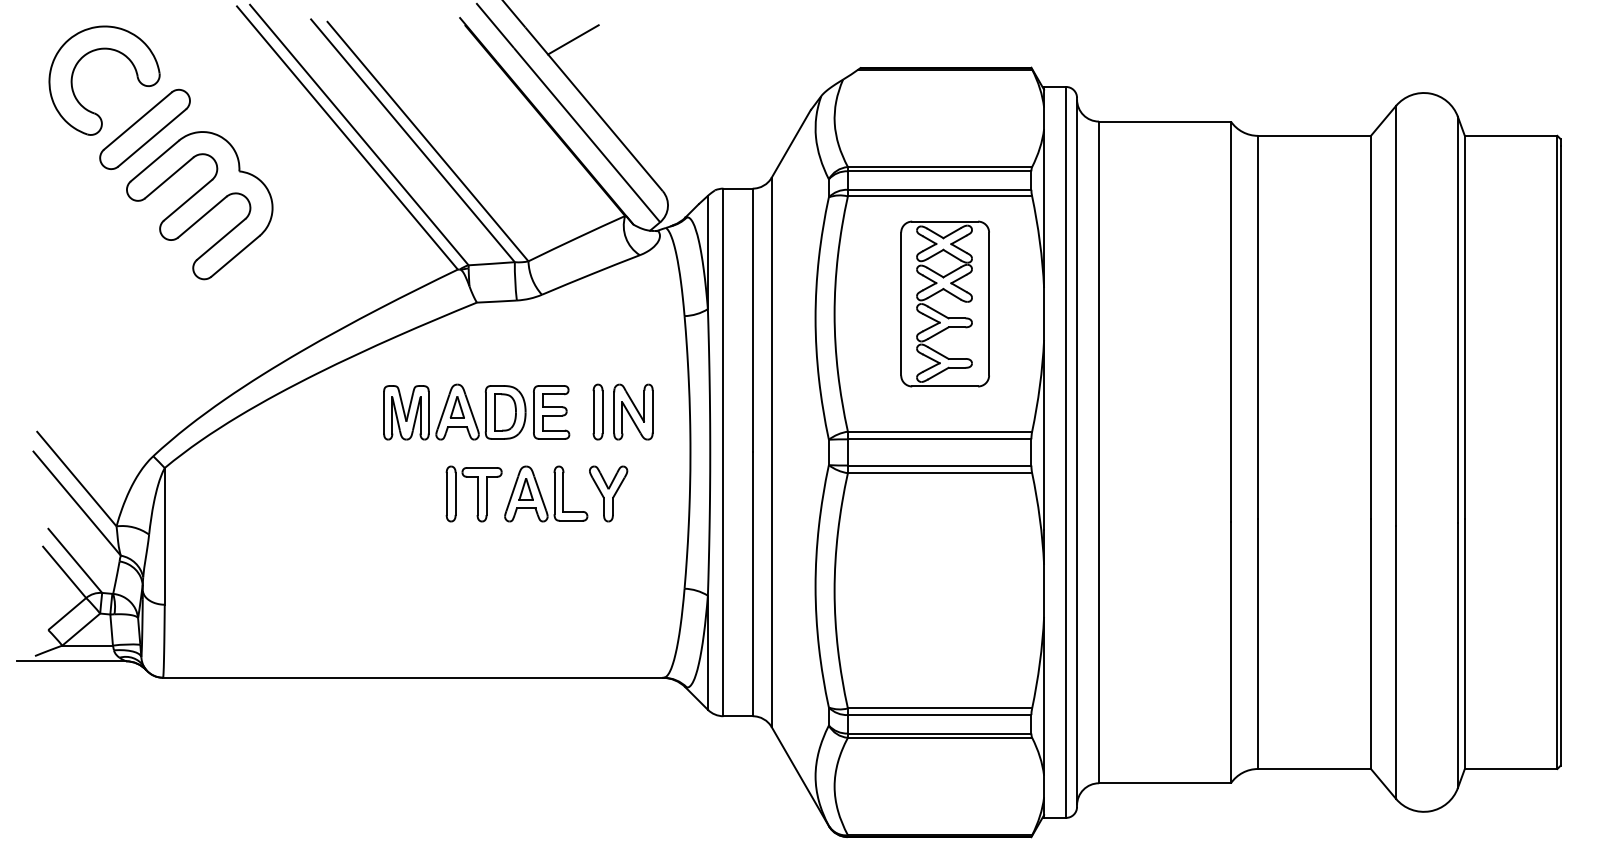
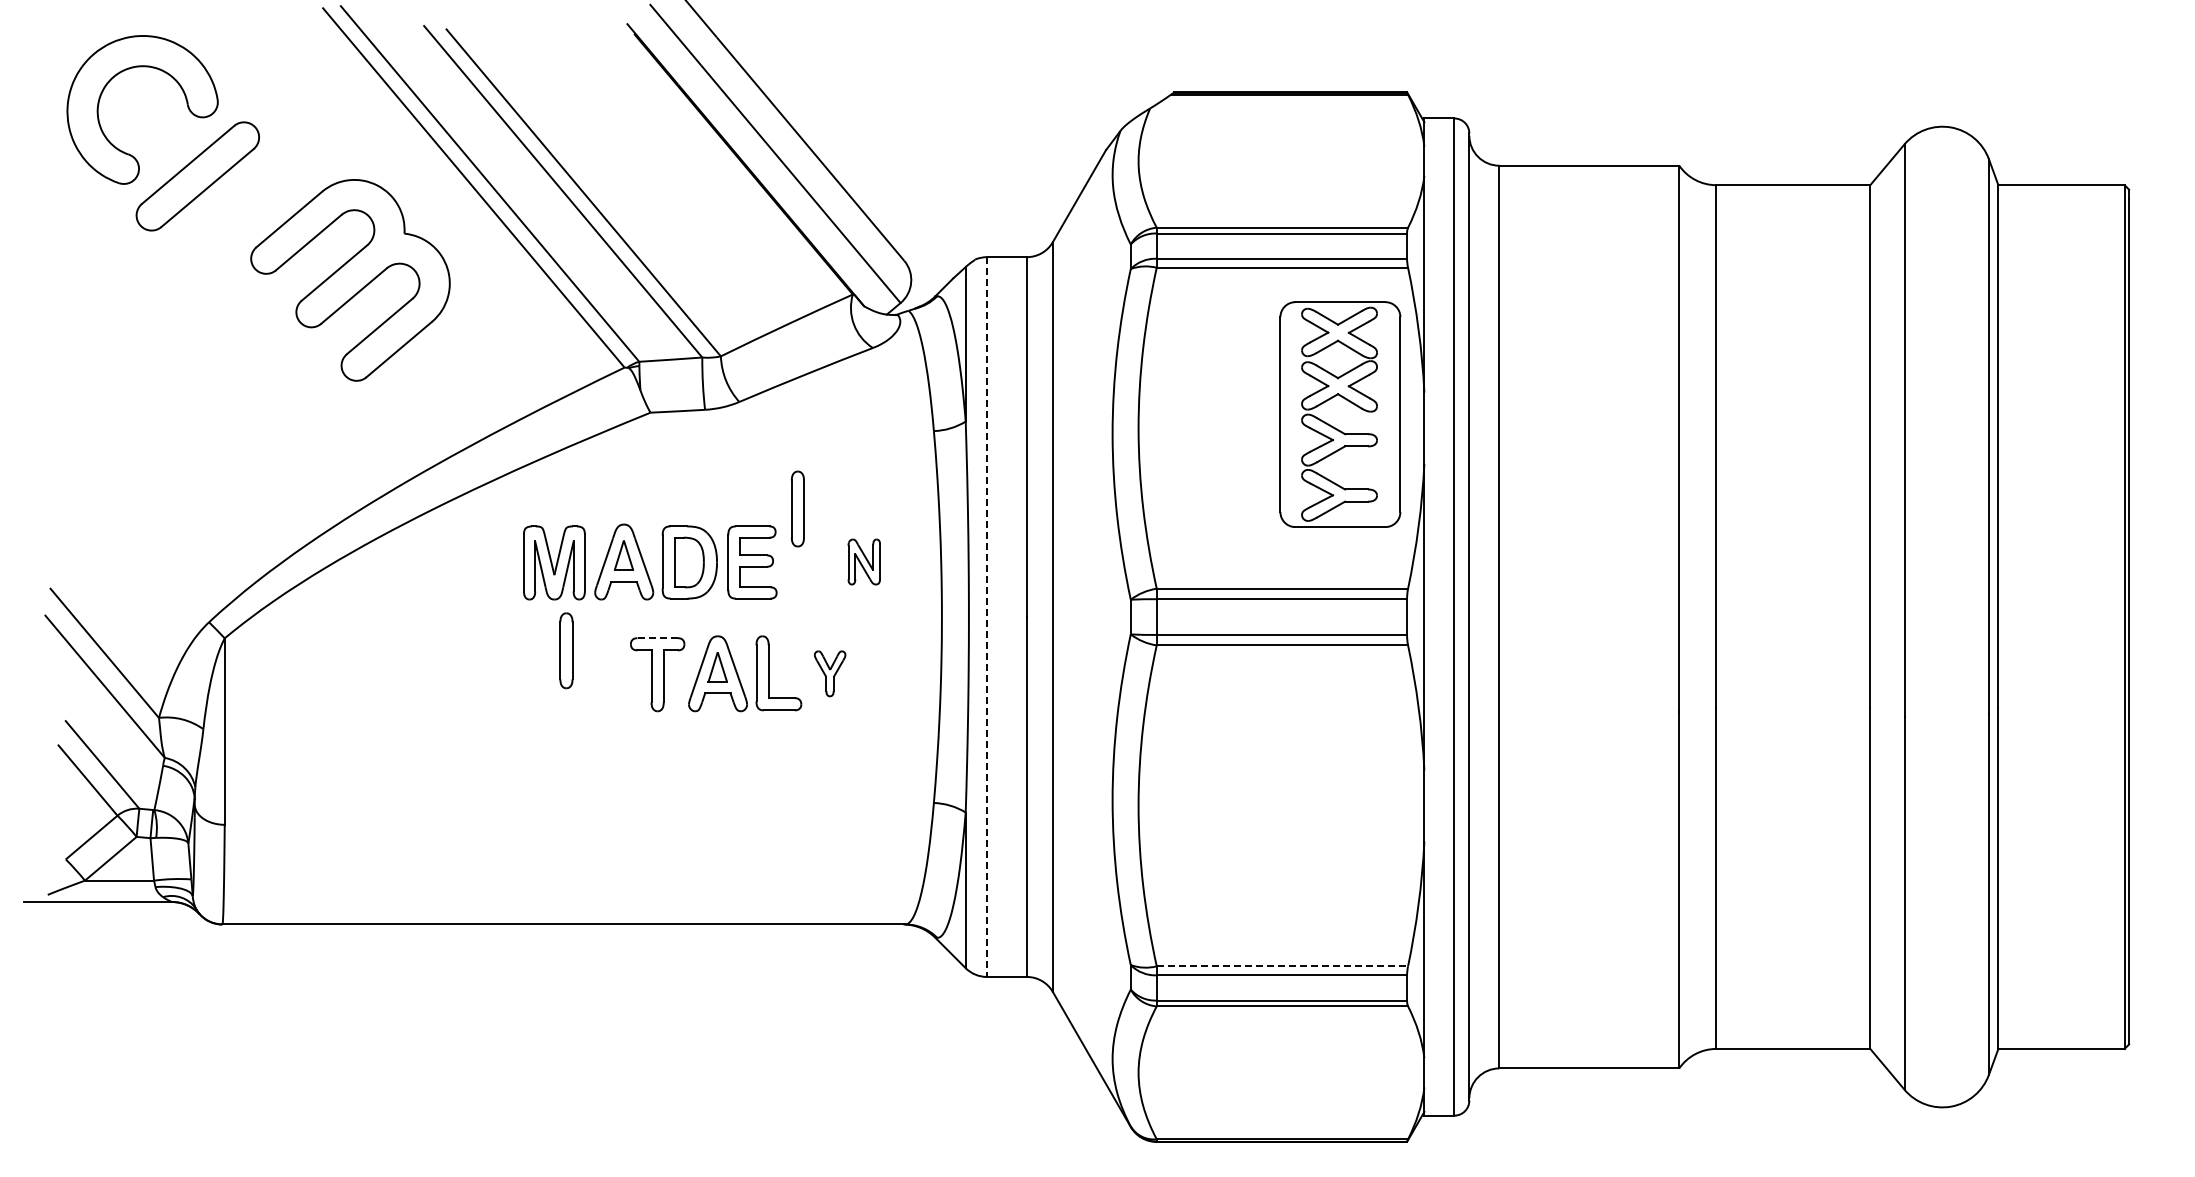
line: (572, 40) -> (781, 54), removed
part: (199, 205) -> (350, 280), moved
part: (945, 303) -> (1340, 414), moved
part: (597, 411) -> (797, 508), moved
part: (633, 411) -> (864, 561), size x0.6
line: (723, 452) -> (986, 617), solid -> dashed
line: (481, 468) -> (657, 638), solid -> dashed
part: (451, 493) -> (566, 650), moved
part: (608, 493) -> (829, 673), size x0.6
line: (940, 708) -> (1282, 966), solid -> dashed

